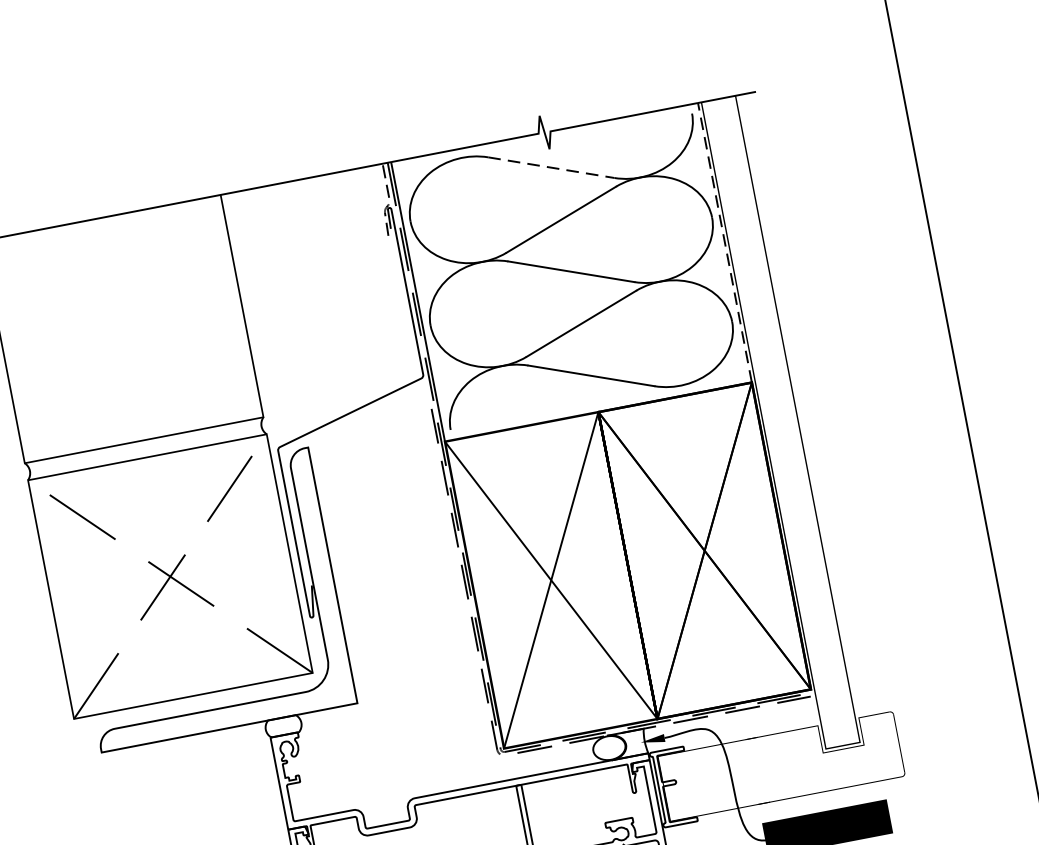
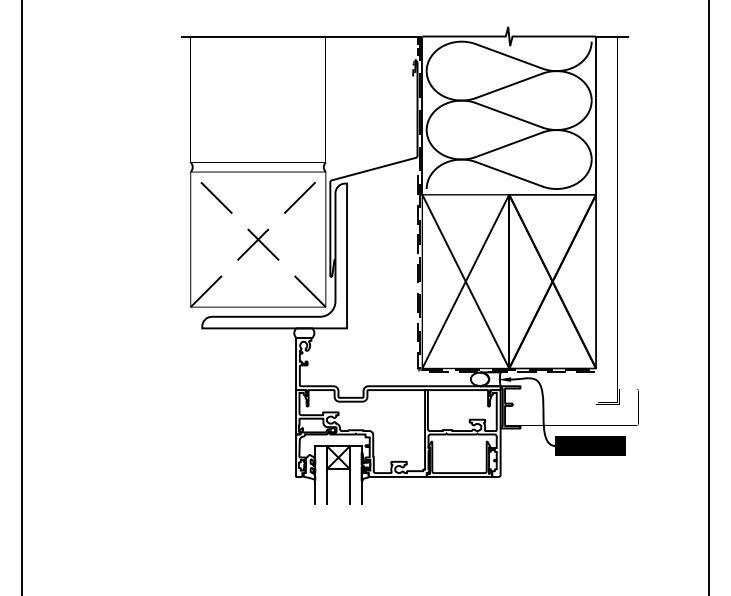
line: (551, 167) -> (509, 56), dashed -> solid
line: (725, 242) -> (596, 115), dashed -> solid

